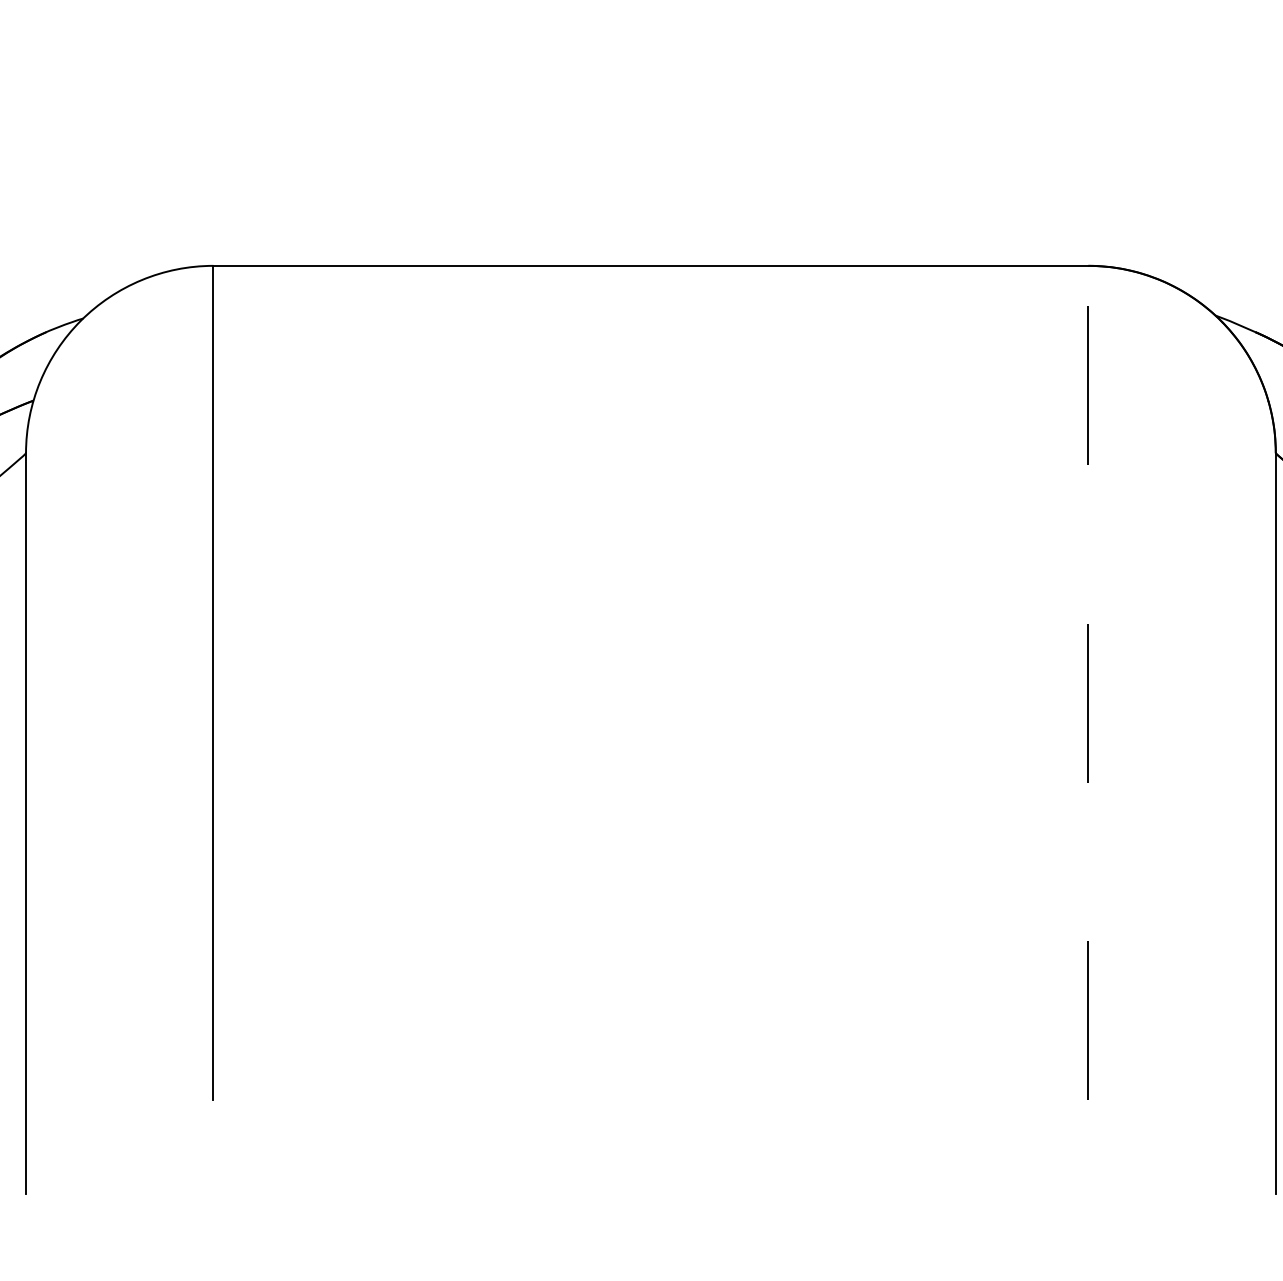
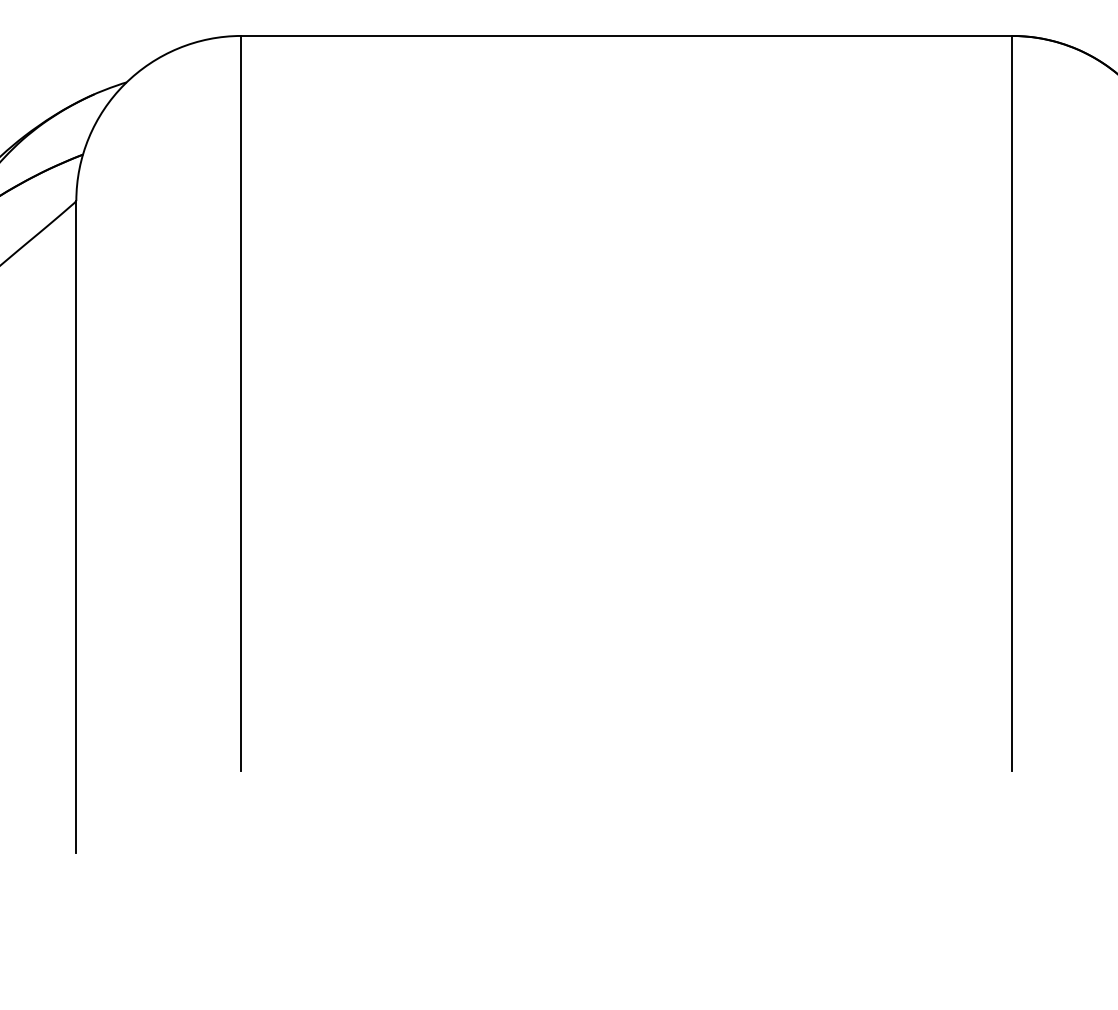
line: (1088, 682) -> (1012, 402), dashed -> solid

